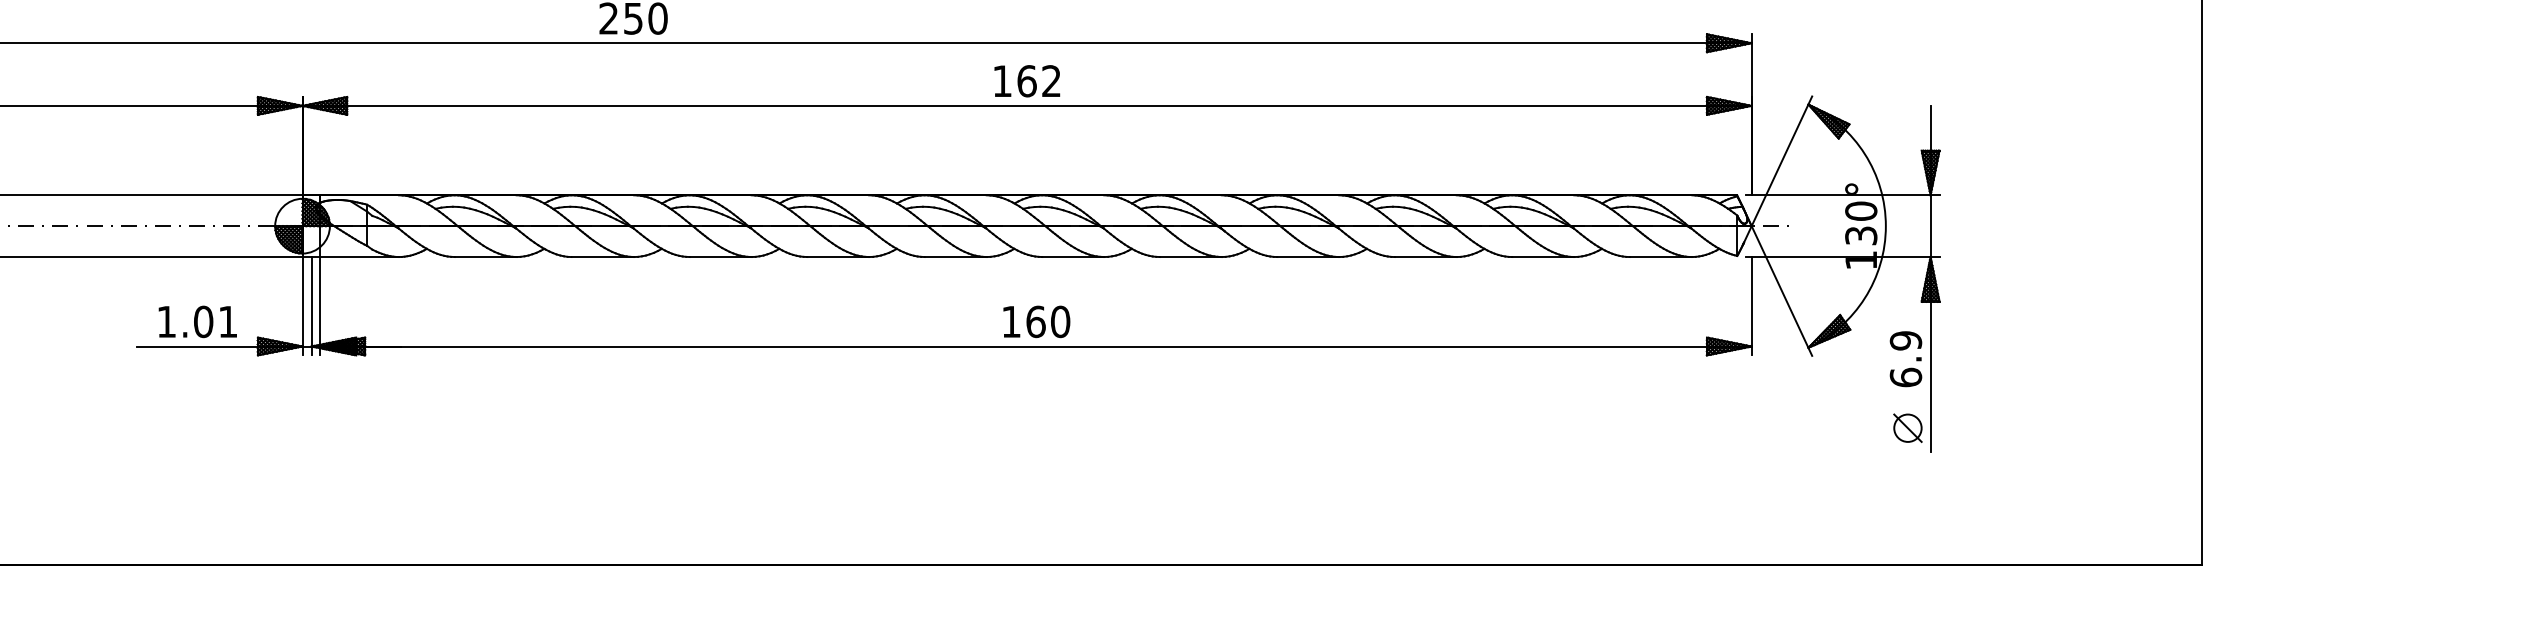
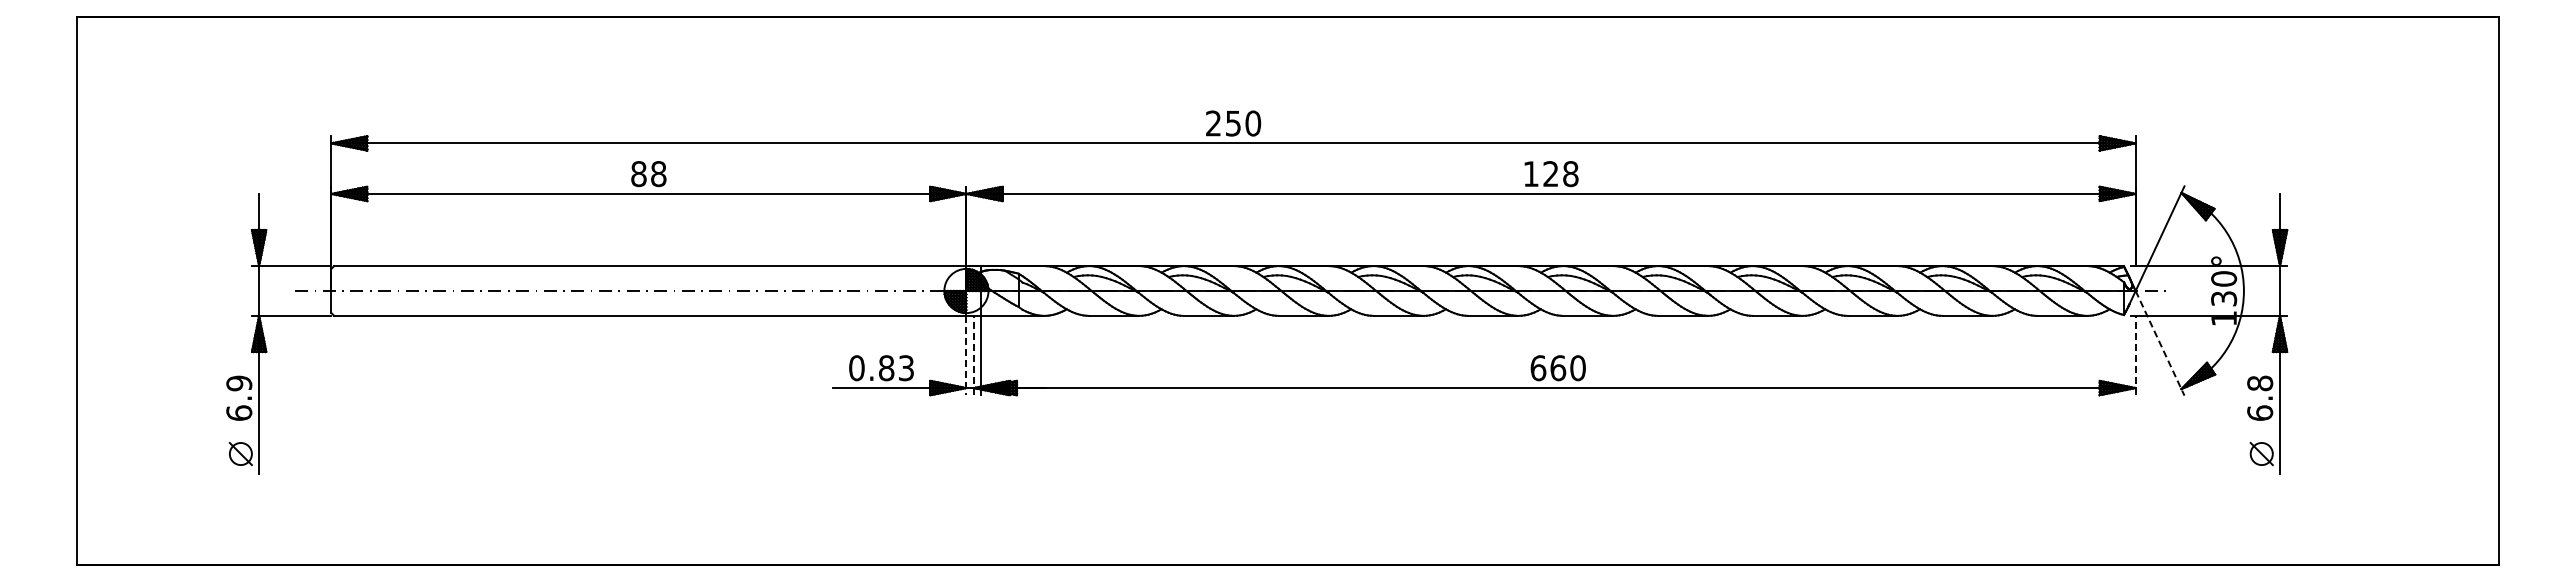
text: (1038, 81) -> (1560, 174), 162 -> 128
line: (1782, 291) -> (2160, 343), solid -> dashed
line: (302, 306) -> (966, 355), solid -> dashed
line: (311, 306) -> (973, 355), solid -> dashed
line: (1751, 306) -> (2135, 355), solid -> dashed
text: (197, 322) -> (881, 368), 1.01 -> 0.83
text: (1011, 322) -> (1538, 368), 160 -> 660
text: (1906, 340) -> (2260, 383), 6.9 -> 6.8

